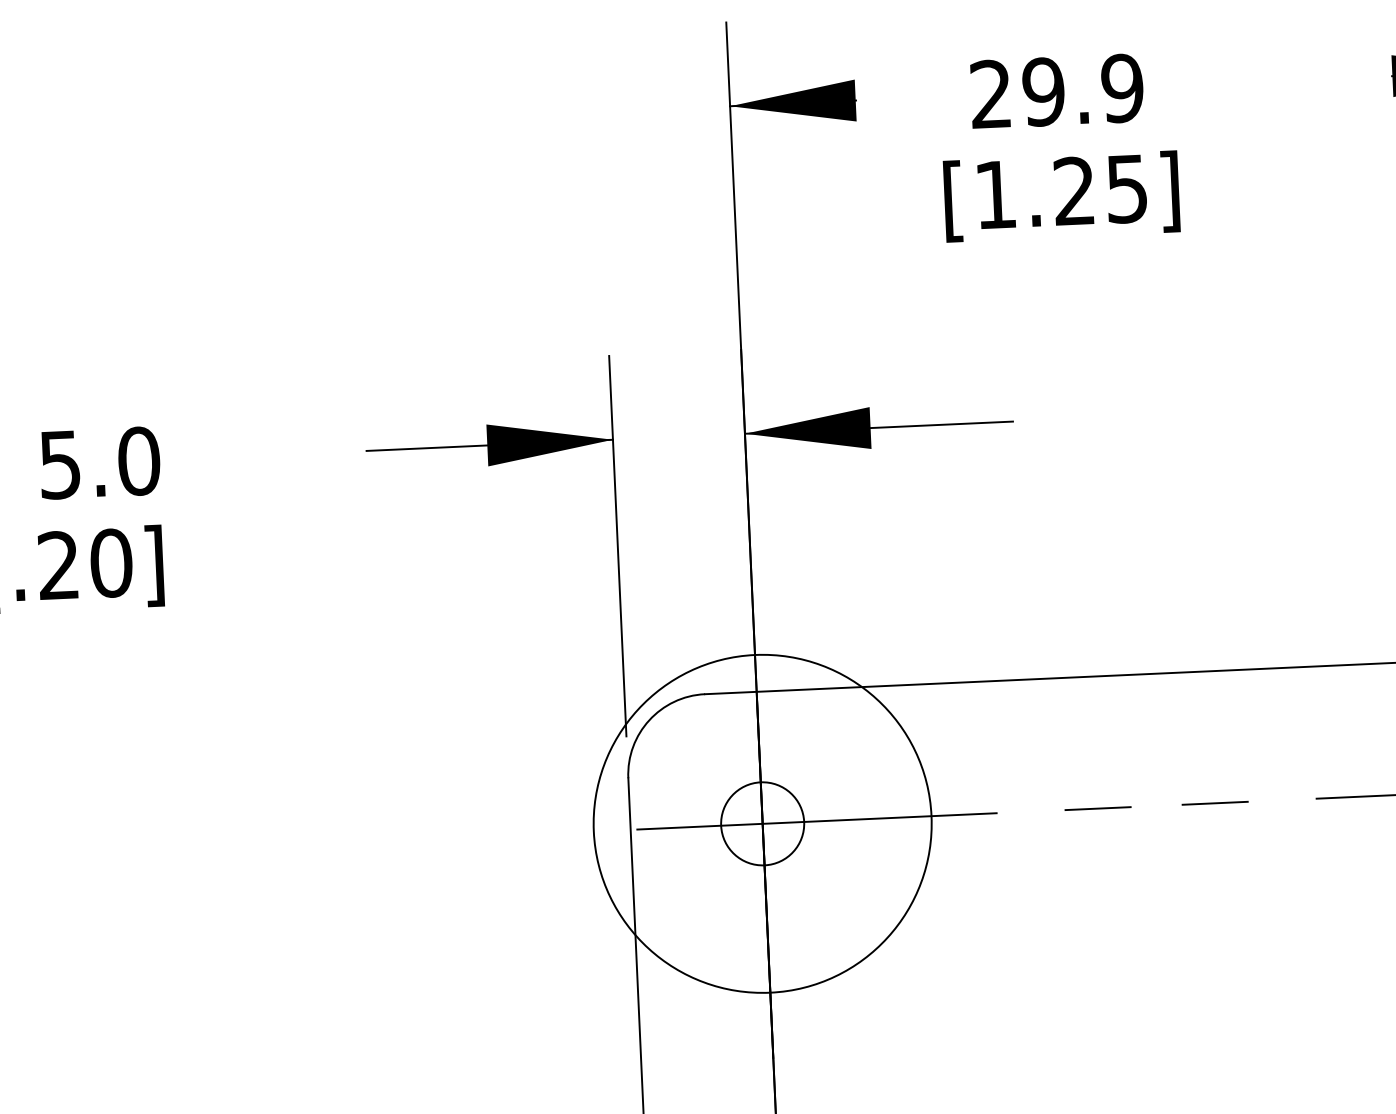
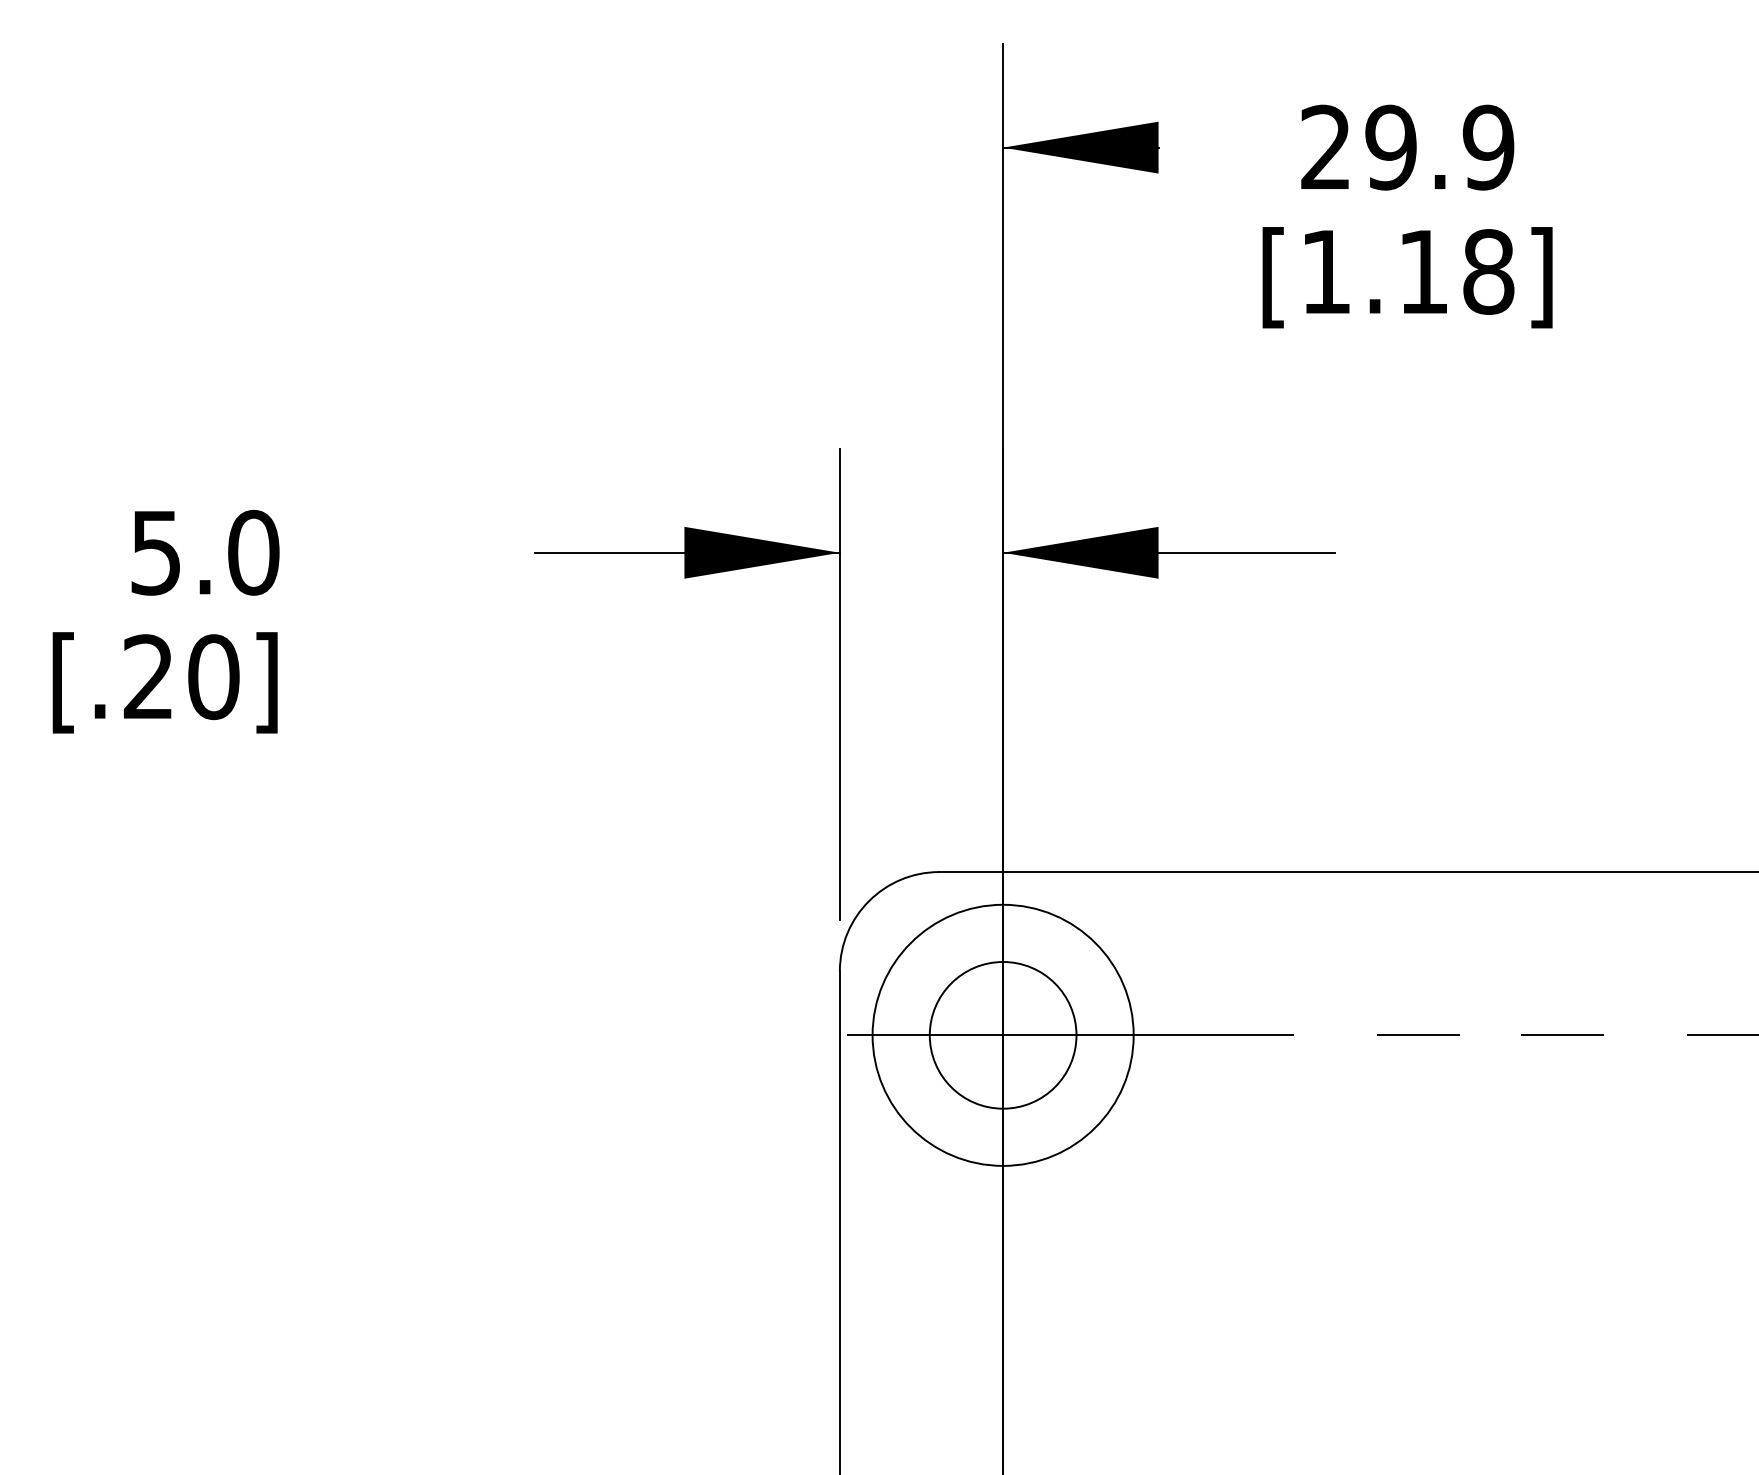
text: (1101, 189) -> (1456, 271), [1.25] -> [1.18]
circle: (762, 823) -> (1002, 1034), size x0.62
circle: (762, 823) -> (1002, 1034), size x1.43

